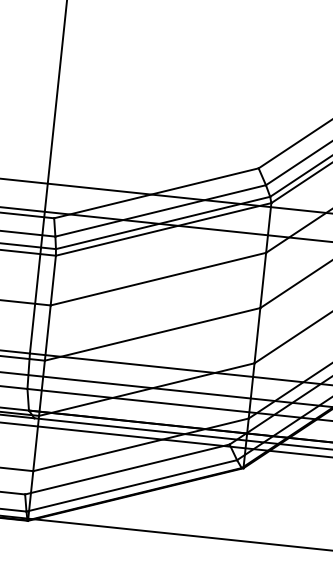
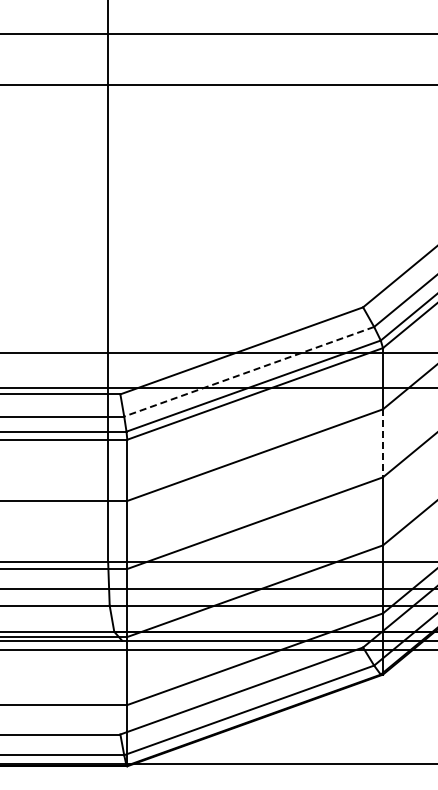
line: (160, 210) -> (249, 371), solid -> dashed
line: (263, 280) -> (383, 443), solid -> dashed

